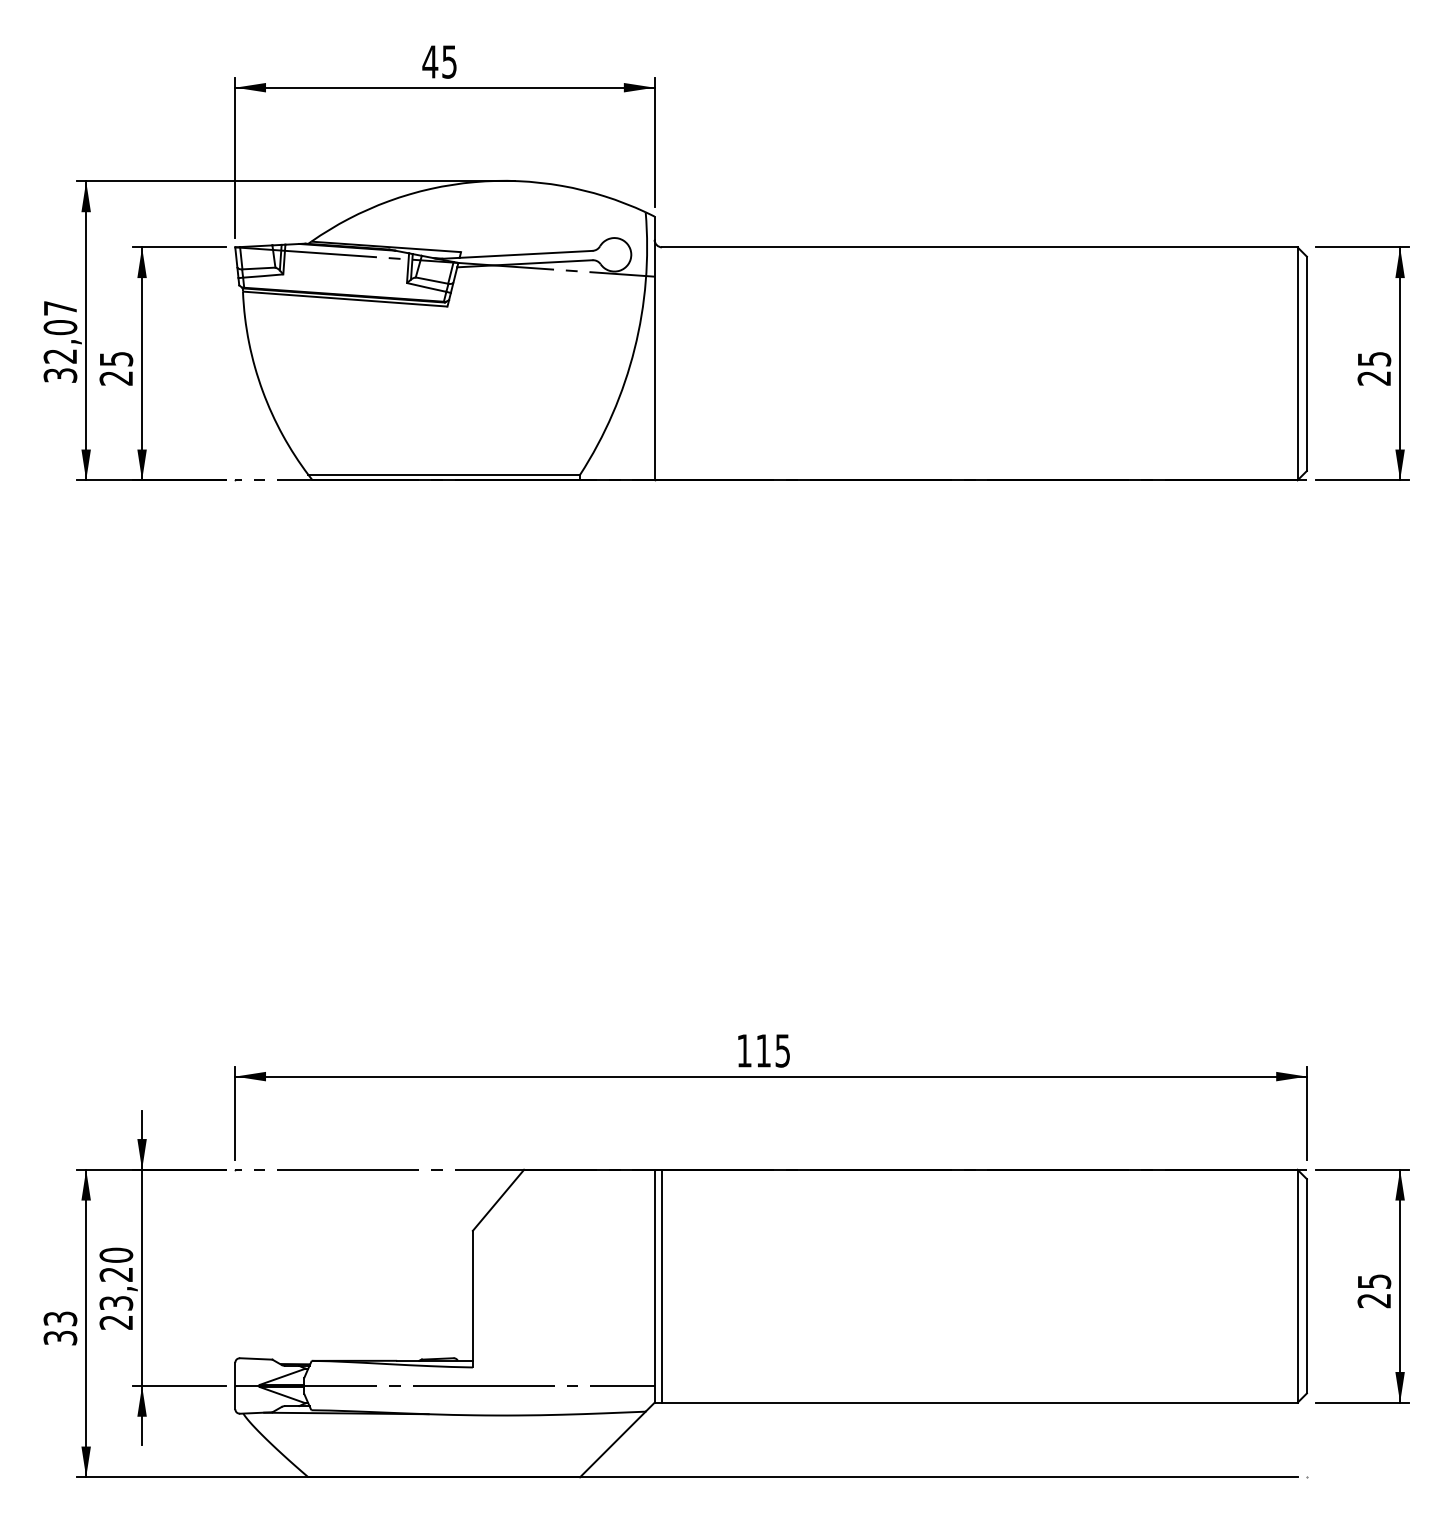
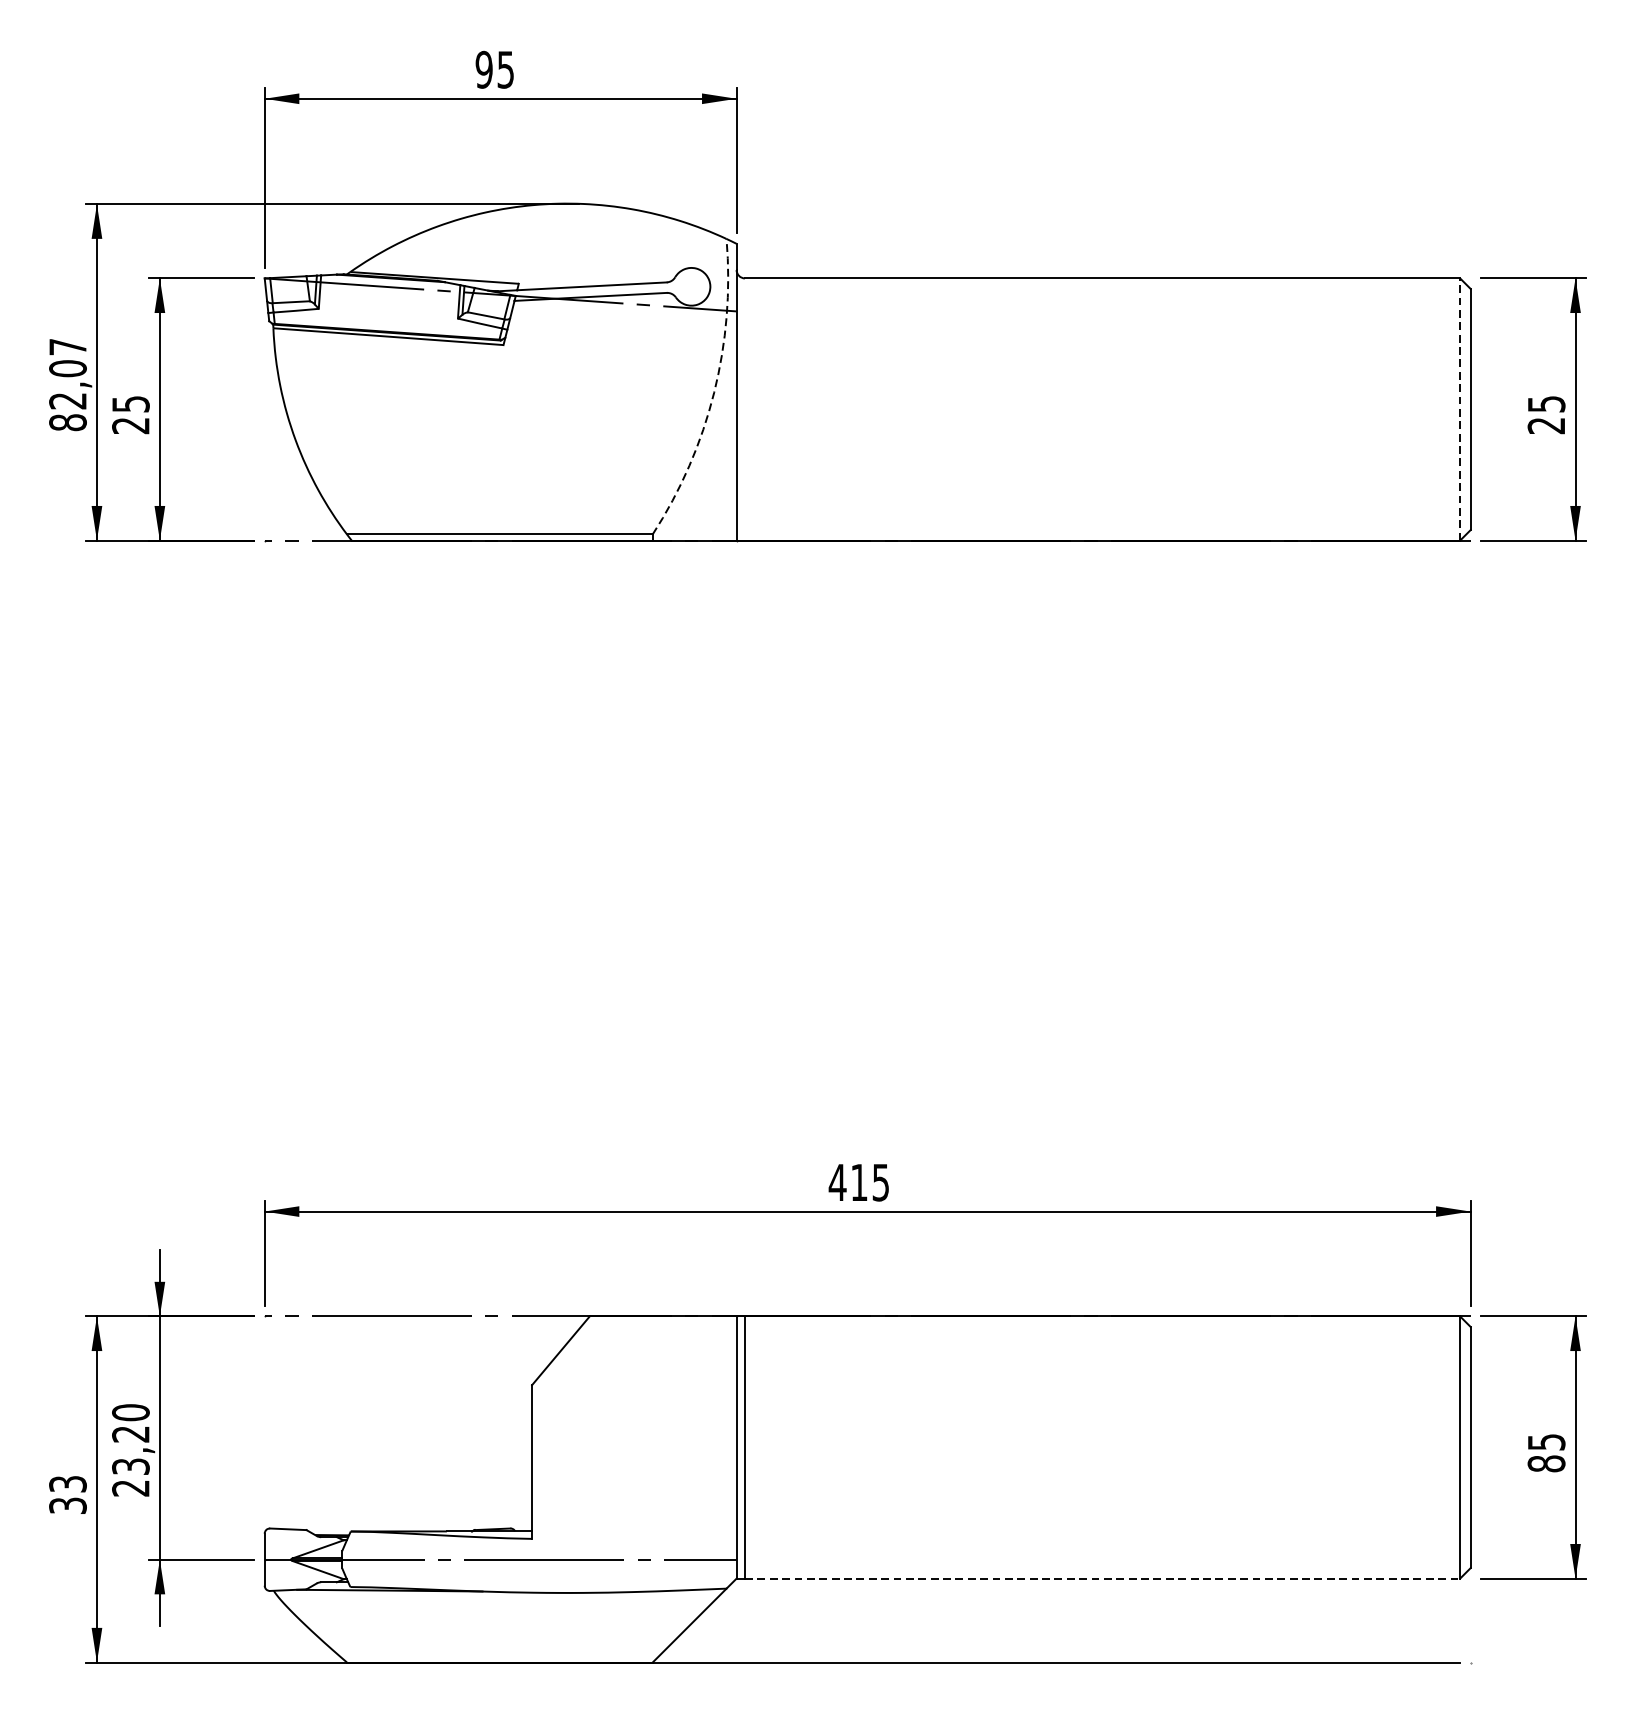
text: (430, 61) -> (484, 69), 45 -> 95
arc: (634, 349) -> (713, 393), solid -> dashed
line: (1297, 363) -> (1460, 409), solid -> dashed
text: (60, 375) -> (68, 422), 32,07 -> 82,07
text: (744, 1050) -> (837, 1182), 115 -> 415
text: (1374, 1300) -> (1546, 1463), 25 -> 85
line: (979, 1402) -> (1102, 1578), solid -> dashed

